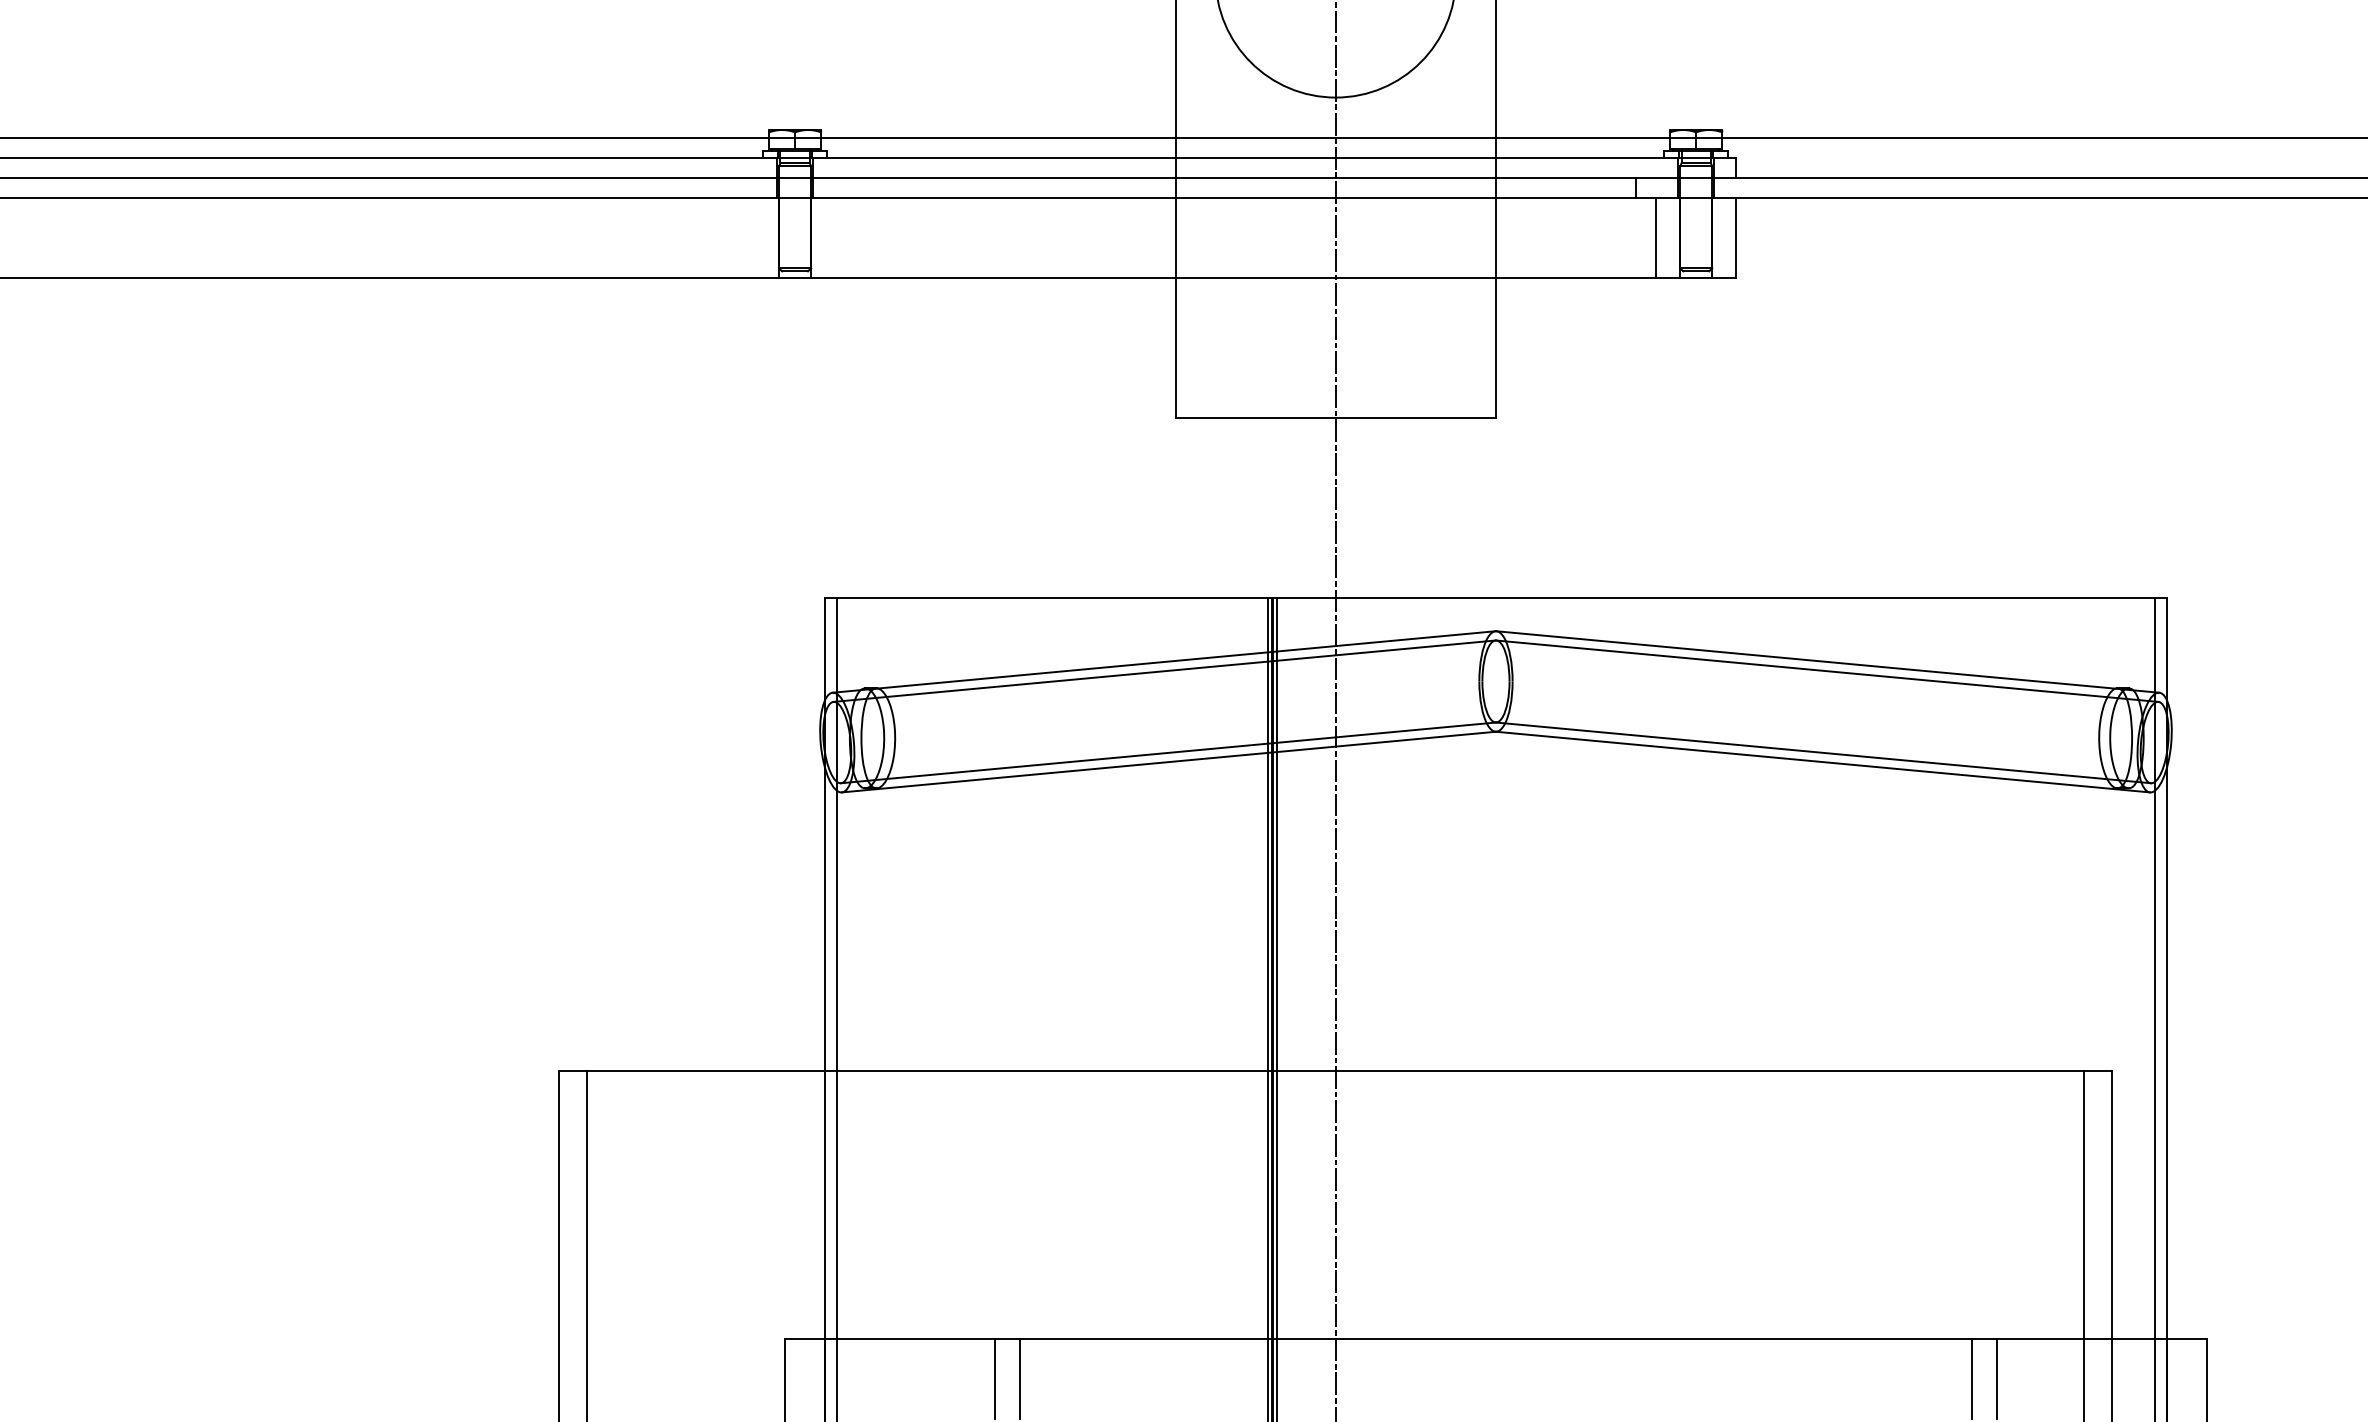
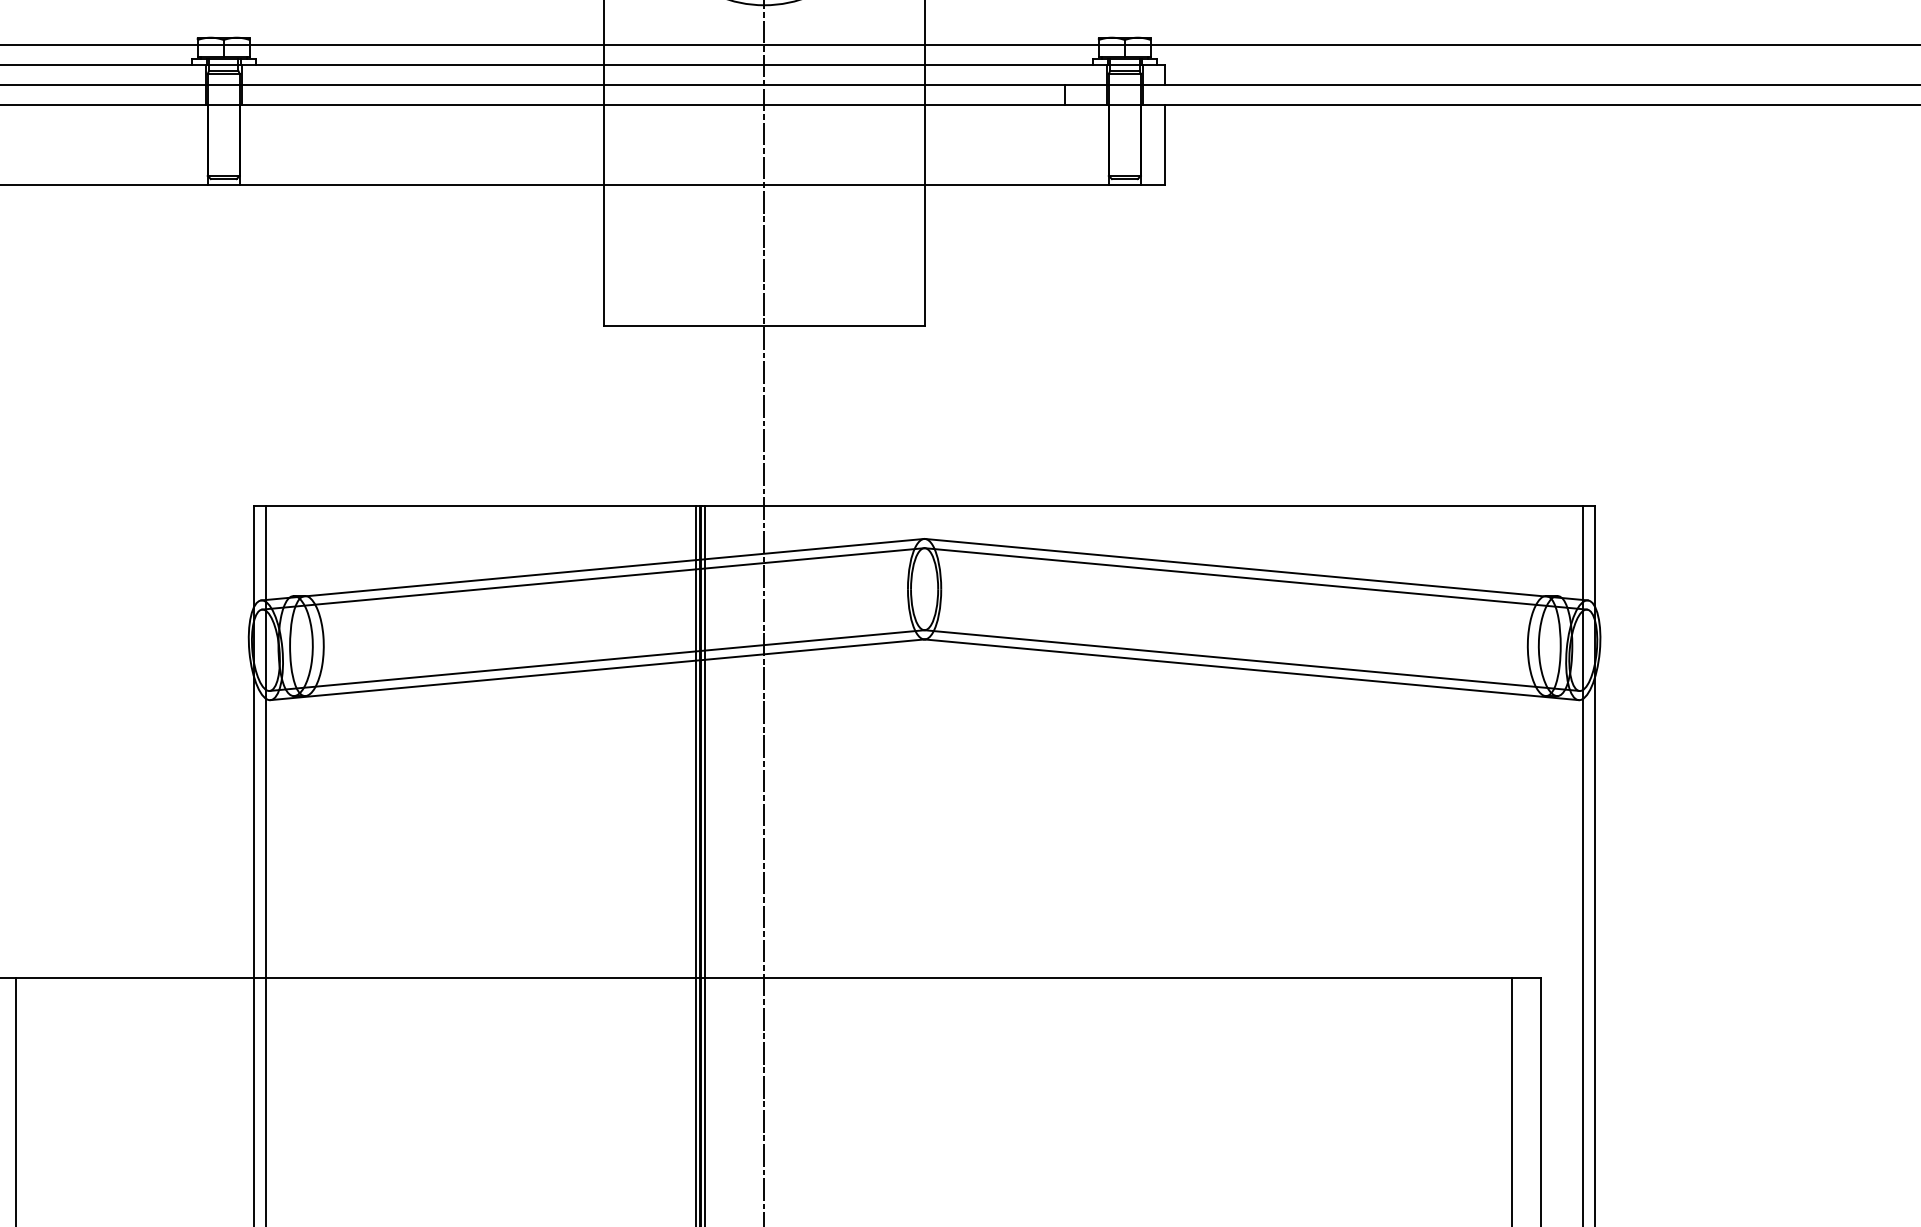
line: (1656, 237) -> (1085, 145), removed

